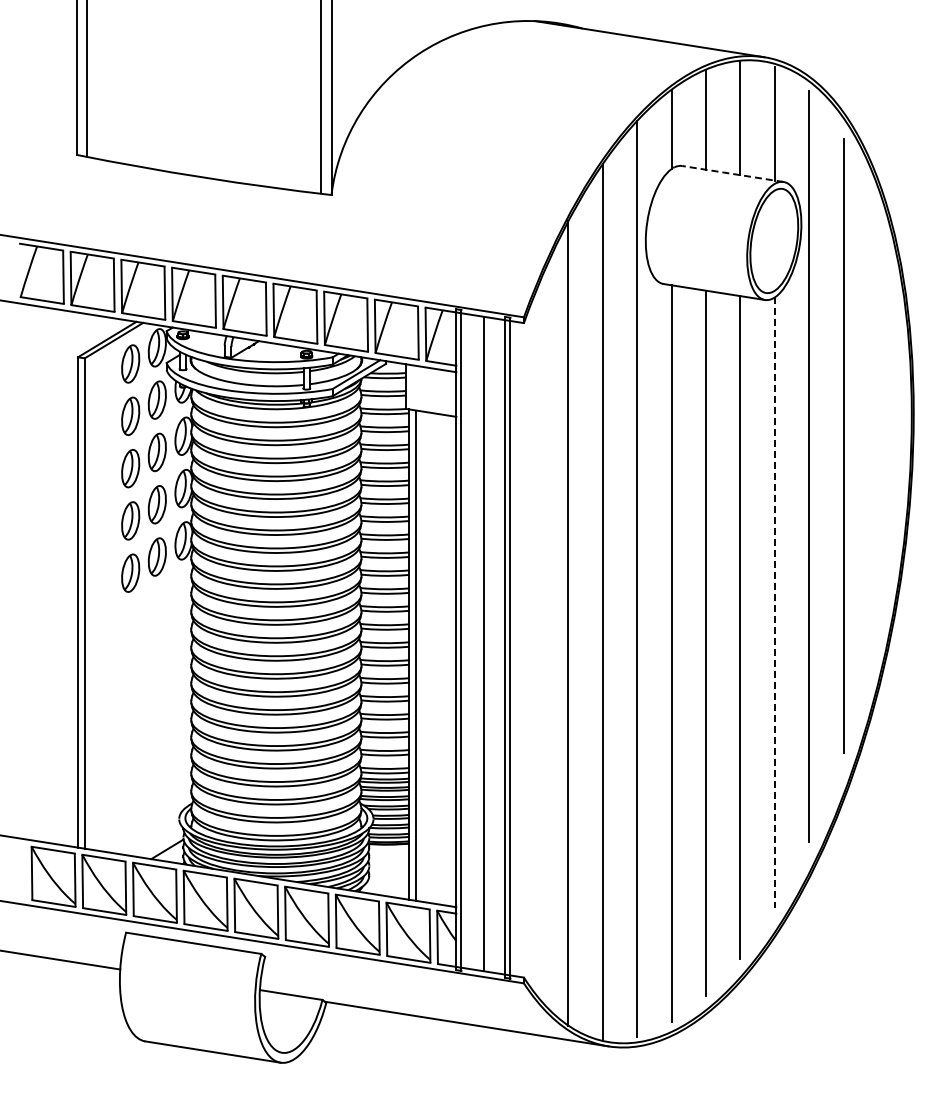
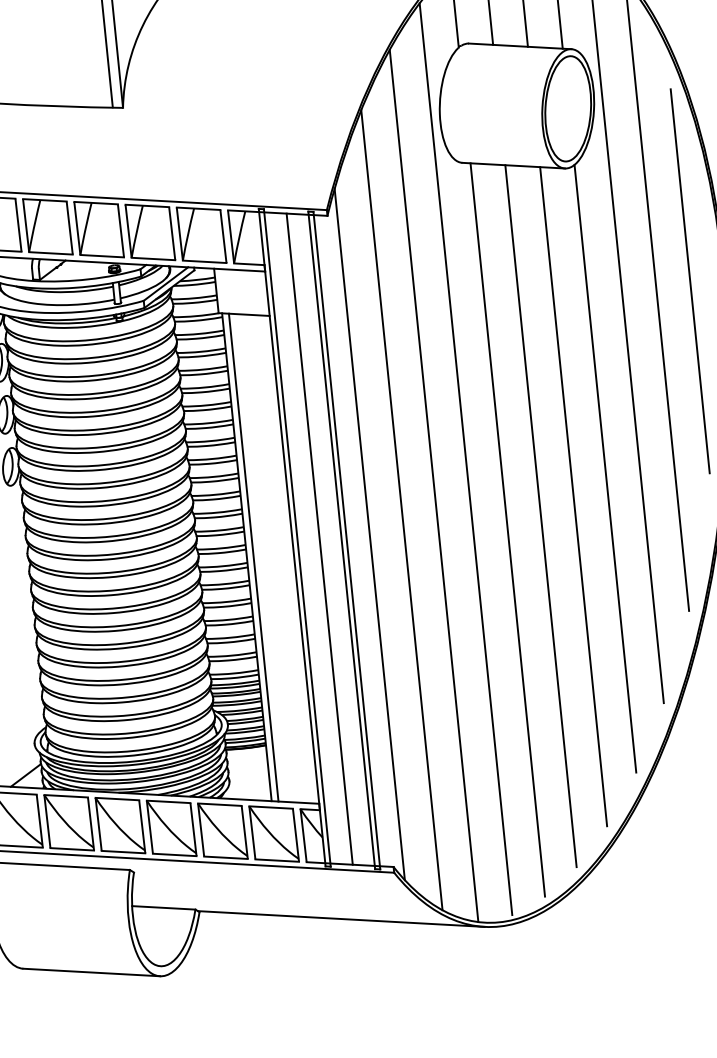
line: (732, 173) -> (519, 45), dashed -> solid
line: (878, 424) -> (690, 280), added
line: (774, 603) -> (605, 469), dashed -> solid
line: (533, 643) -> (369, 533), added

